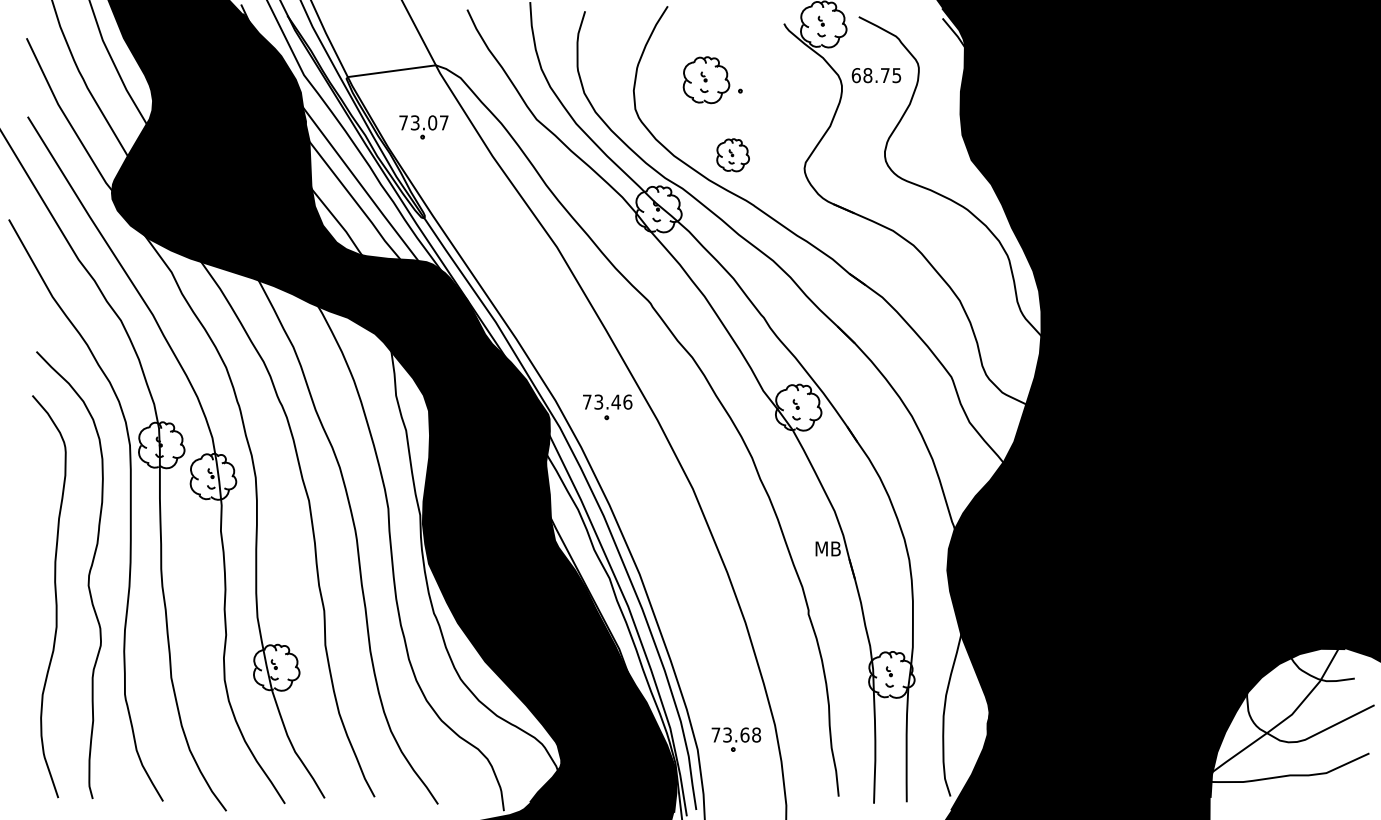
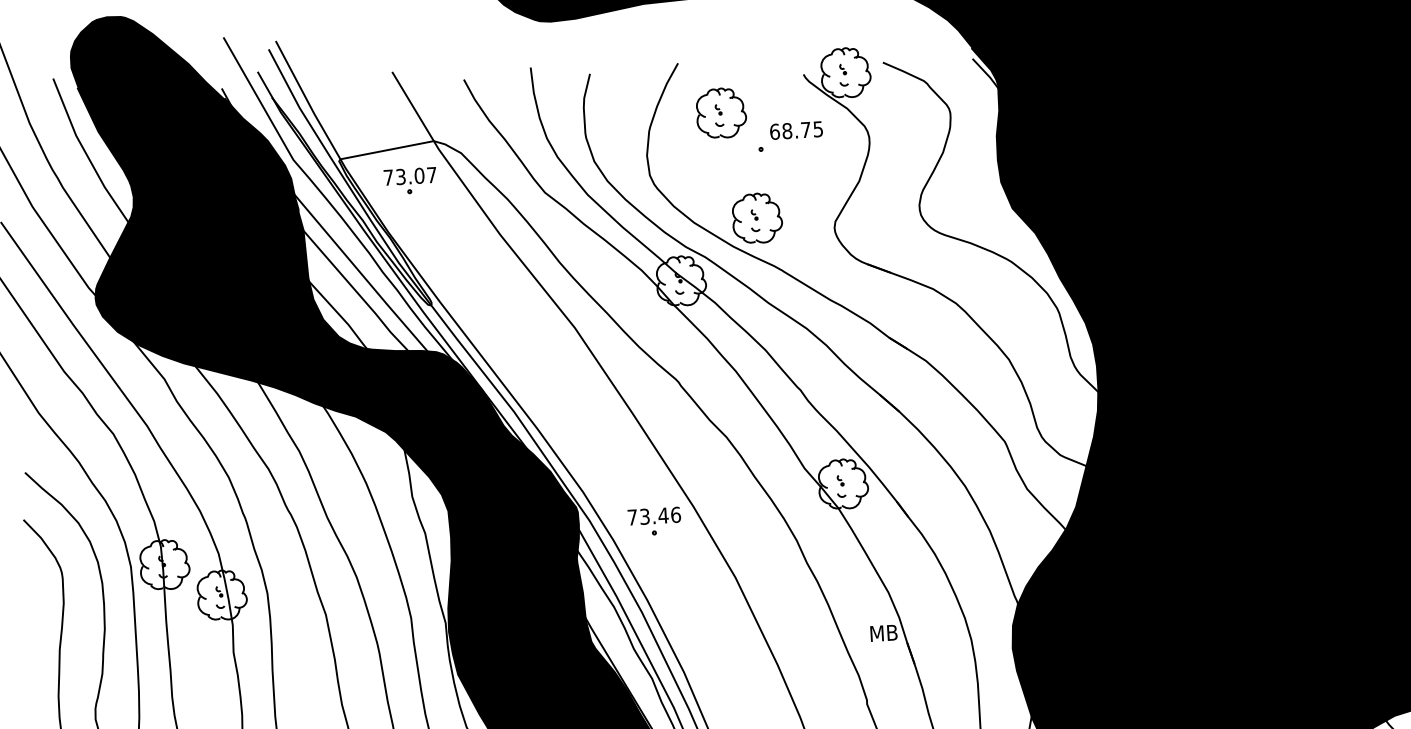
text: (876, 75) -> (796, 130), moved
part: (706, 80) -> (721, 113), moved
part: (423, 127) -> (410, 181), moved
part: (732, 155) -> (756, 218), size x1.43
part: (607, 407) -> (654, 521), moved

